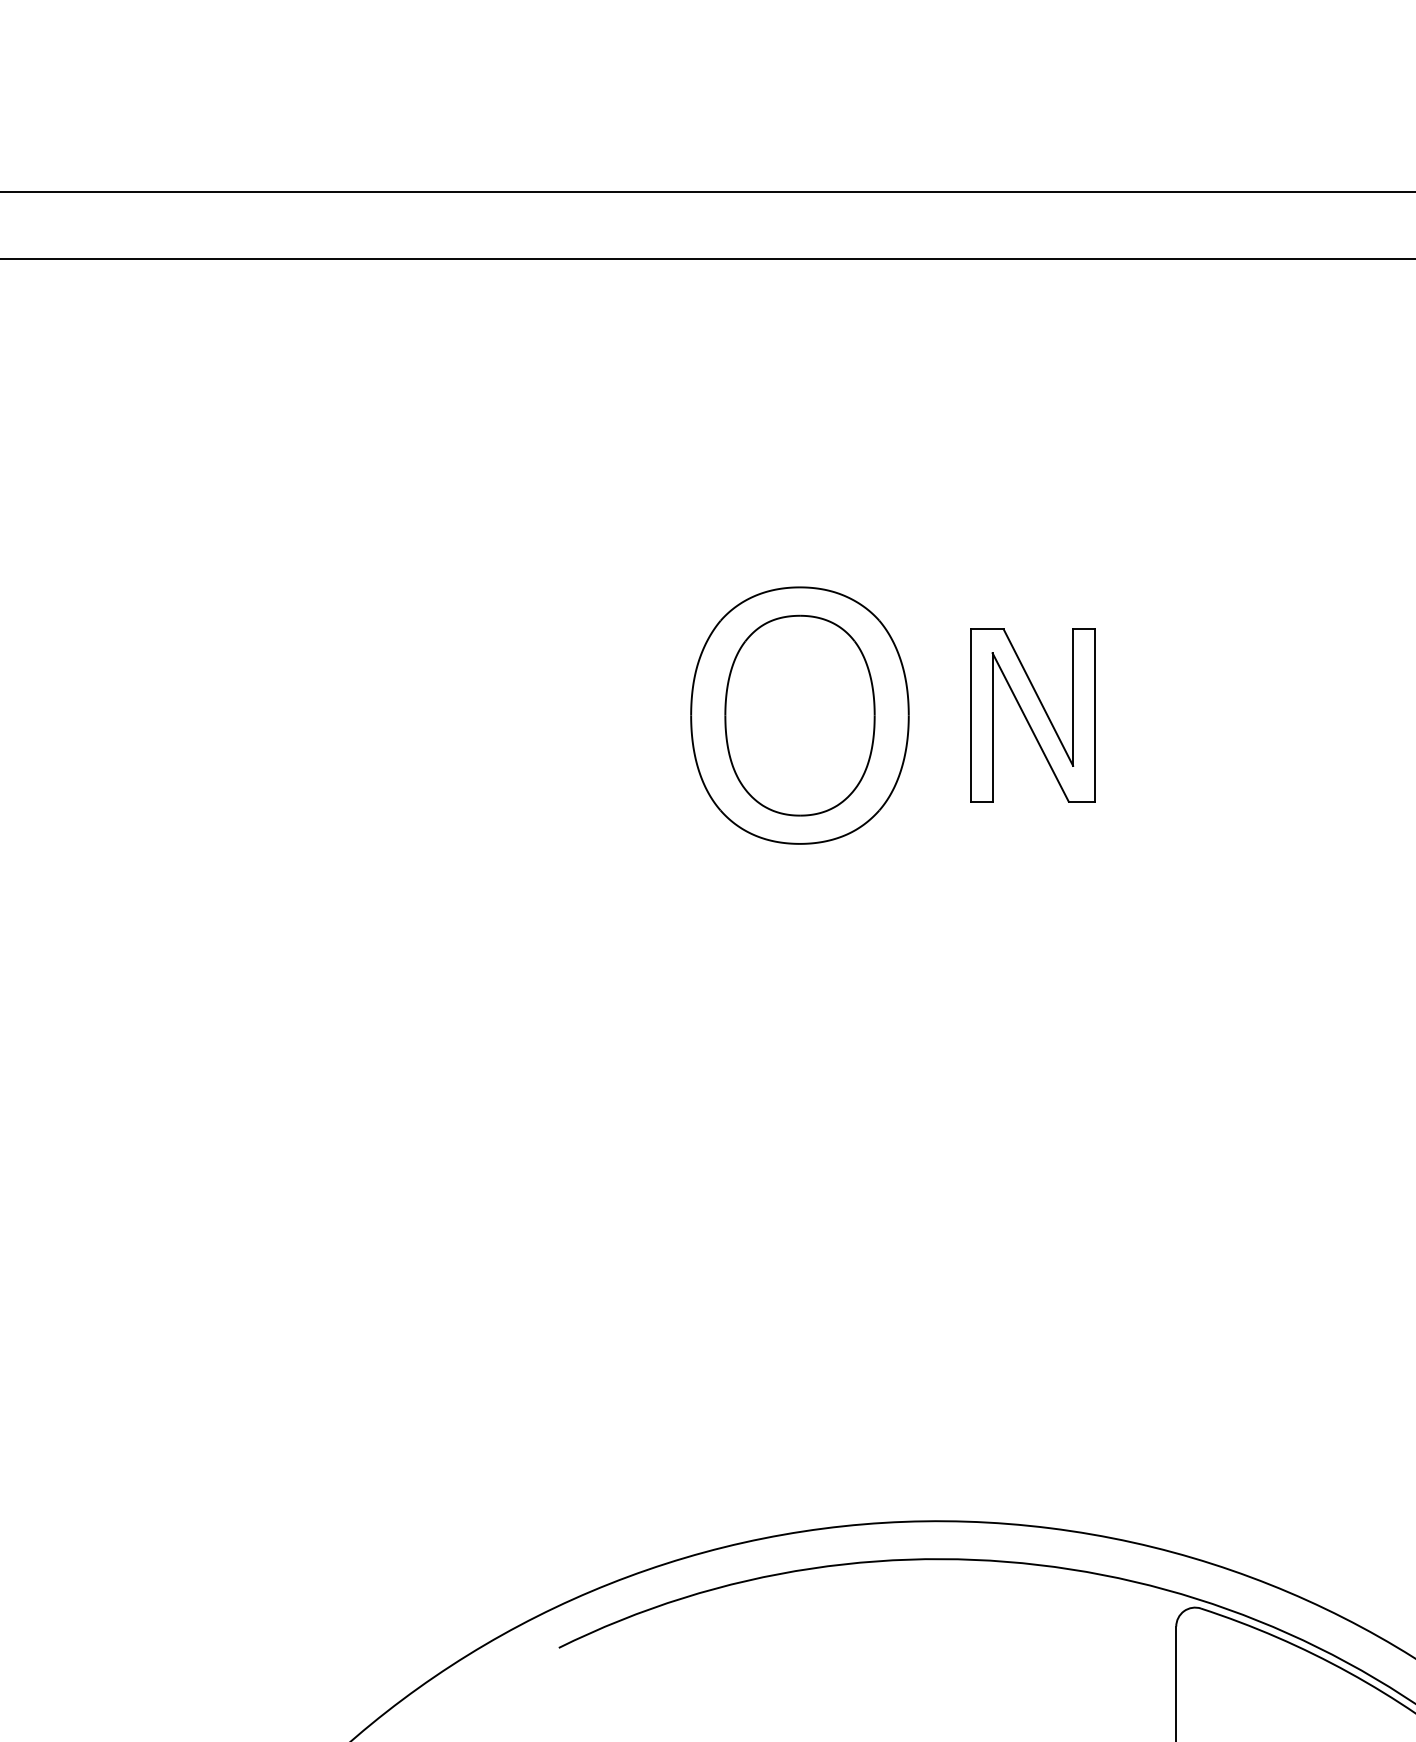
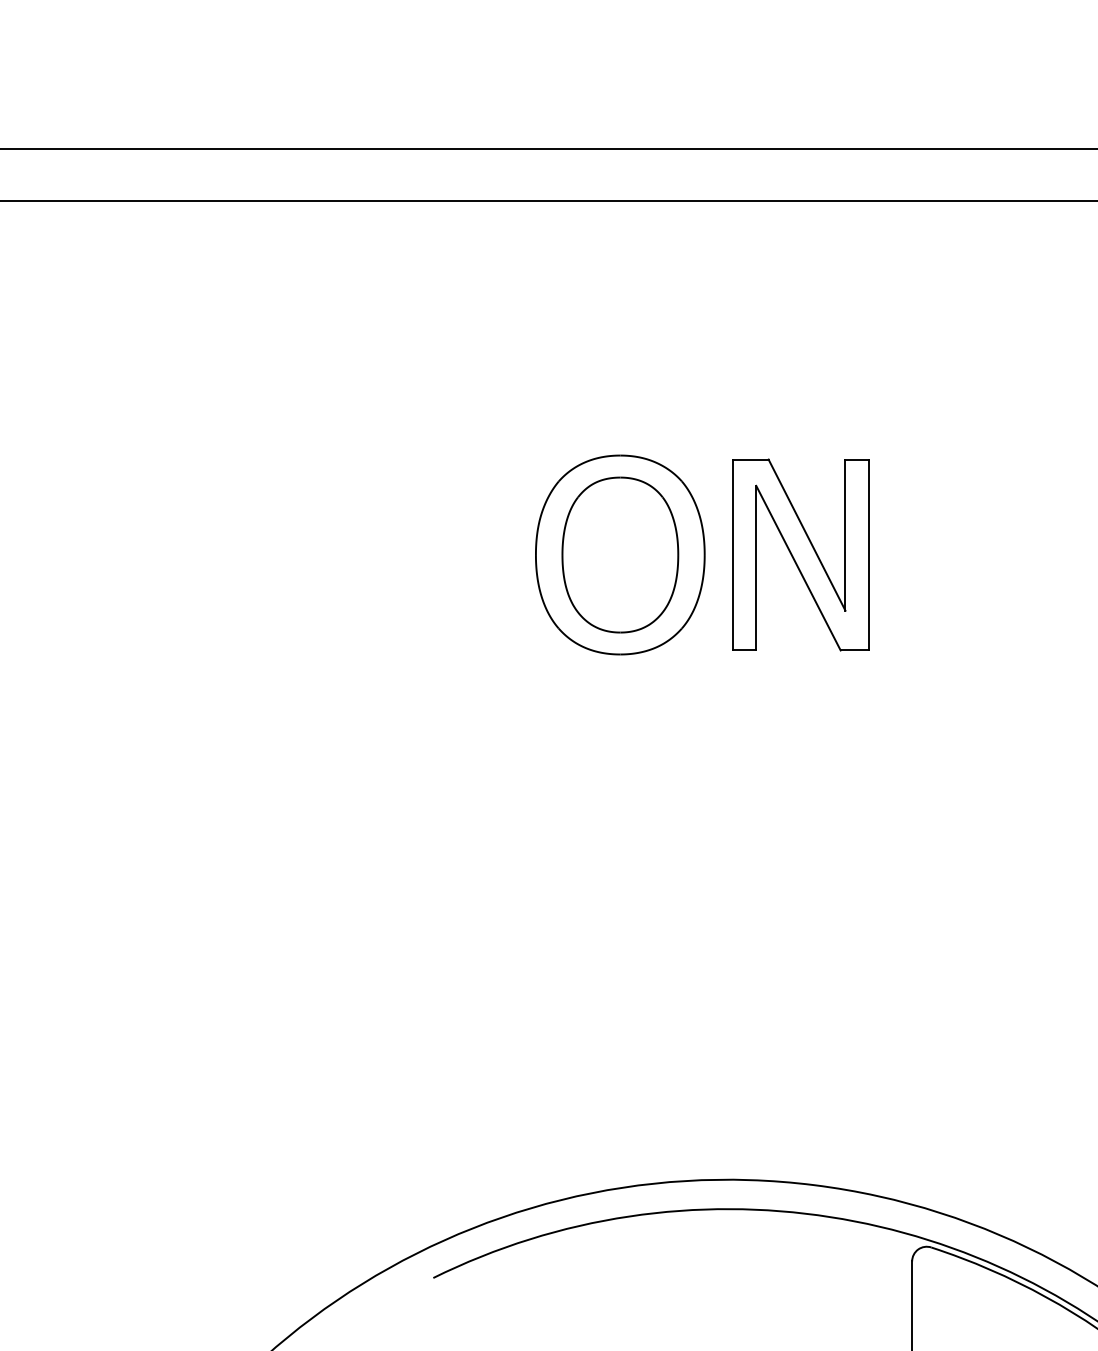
part: (1032, 715) -> (800, 554), size x1.43

